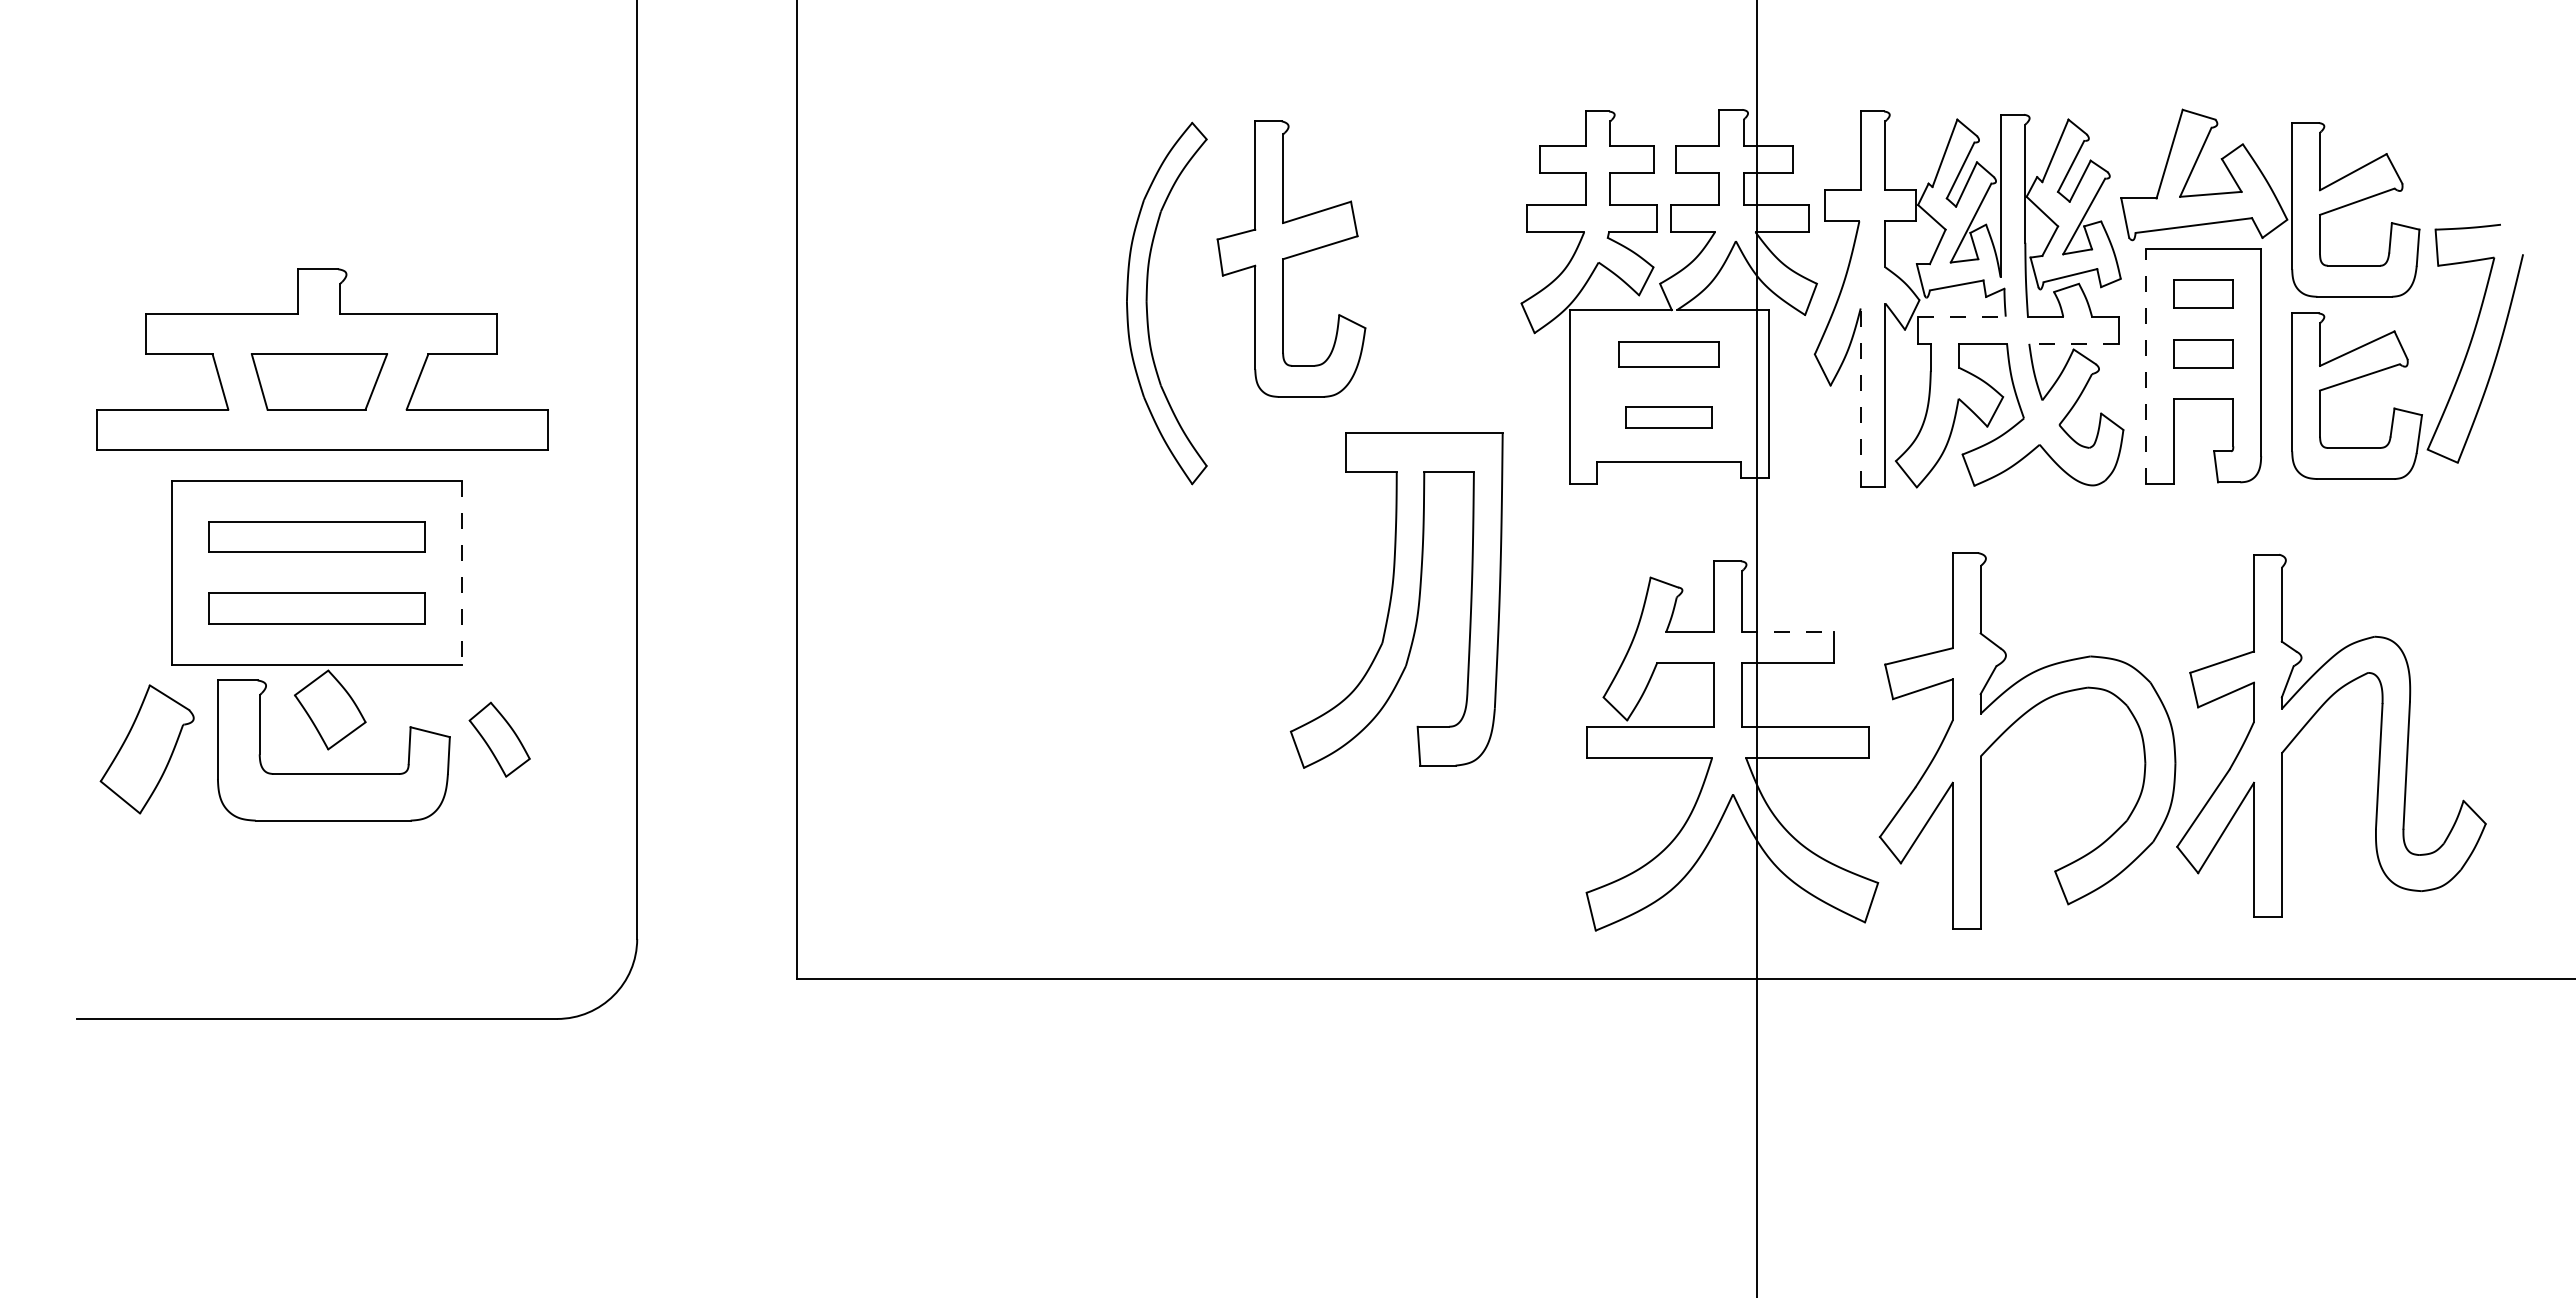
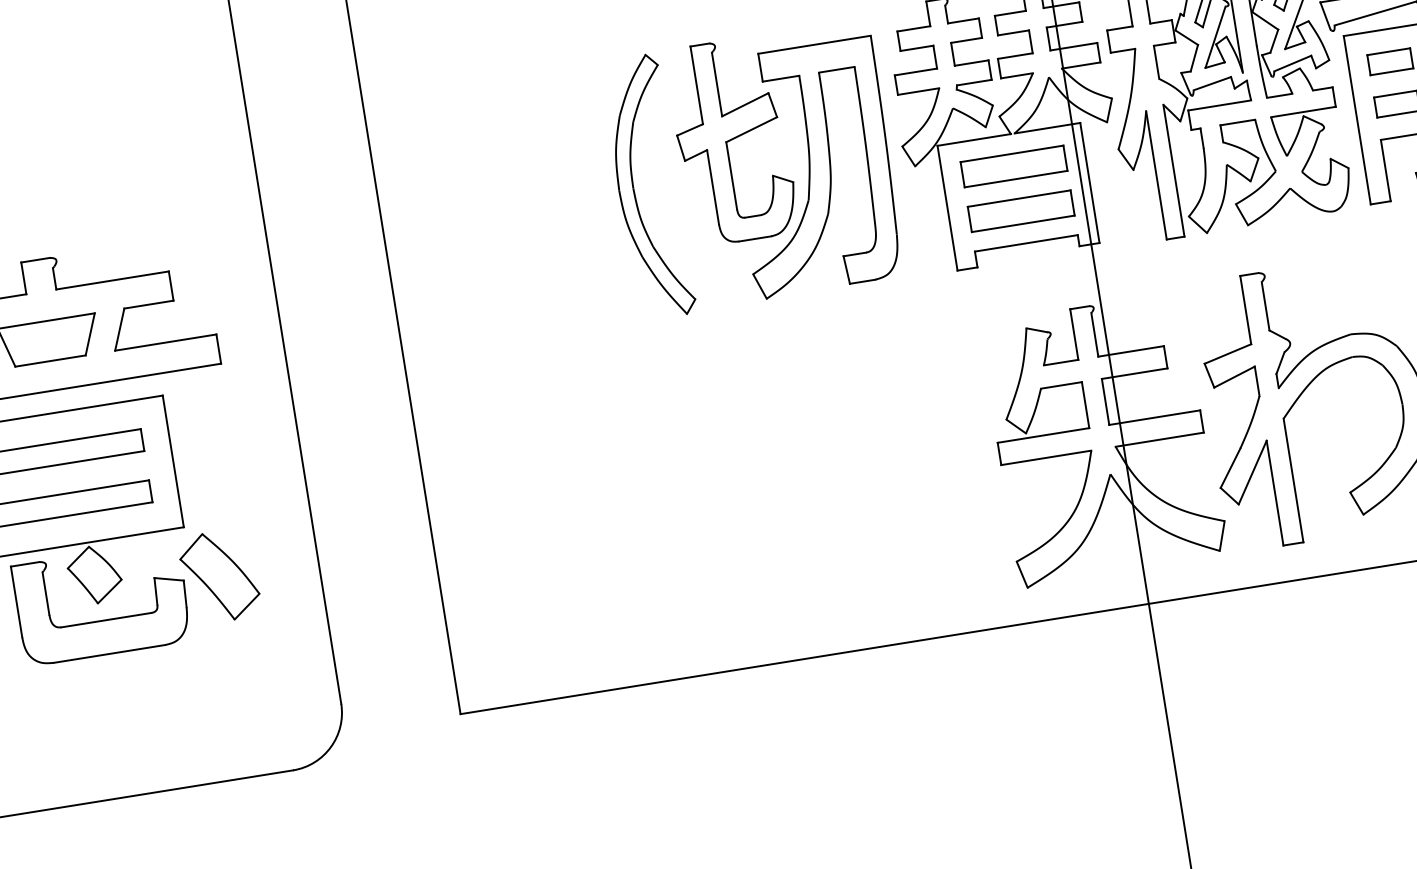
line: (1961, 316) -> (1219, 105), dashed -> solid
line: (2073, 343) -> (1302, 111), dashed -> solid
part: (1668, 354) -> (1013, 166), size x1.43
line: (2145, 366) -> (1357, 120), dashed -> solid
line: (1860, 397) -> (1156, 175), dashed -> solid
part: (1668, 417) -> (1020, 211), size x1.67
line: (461, 572) -> (173, 461), dashed -> solid
part: (1396, 600) -> (813, 168), moved
line: (1787, 631) -> (1130, 351), dashed -> solid
part: (499, 739) -> (219, 576), size x1.67

